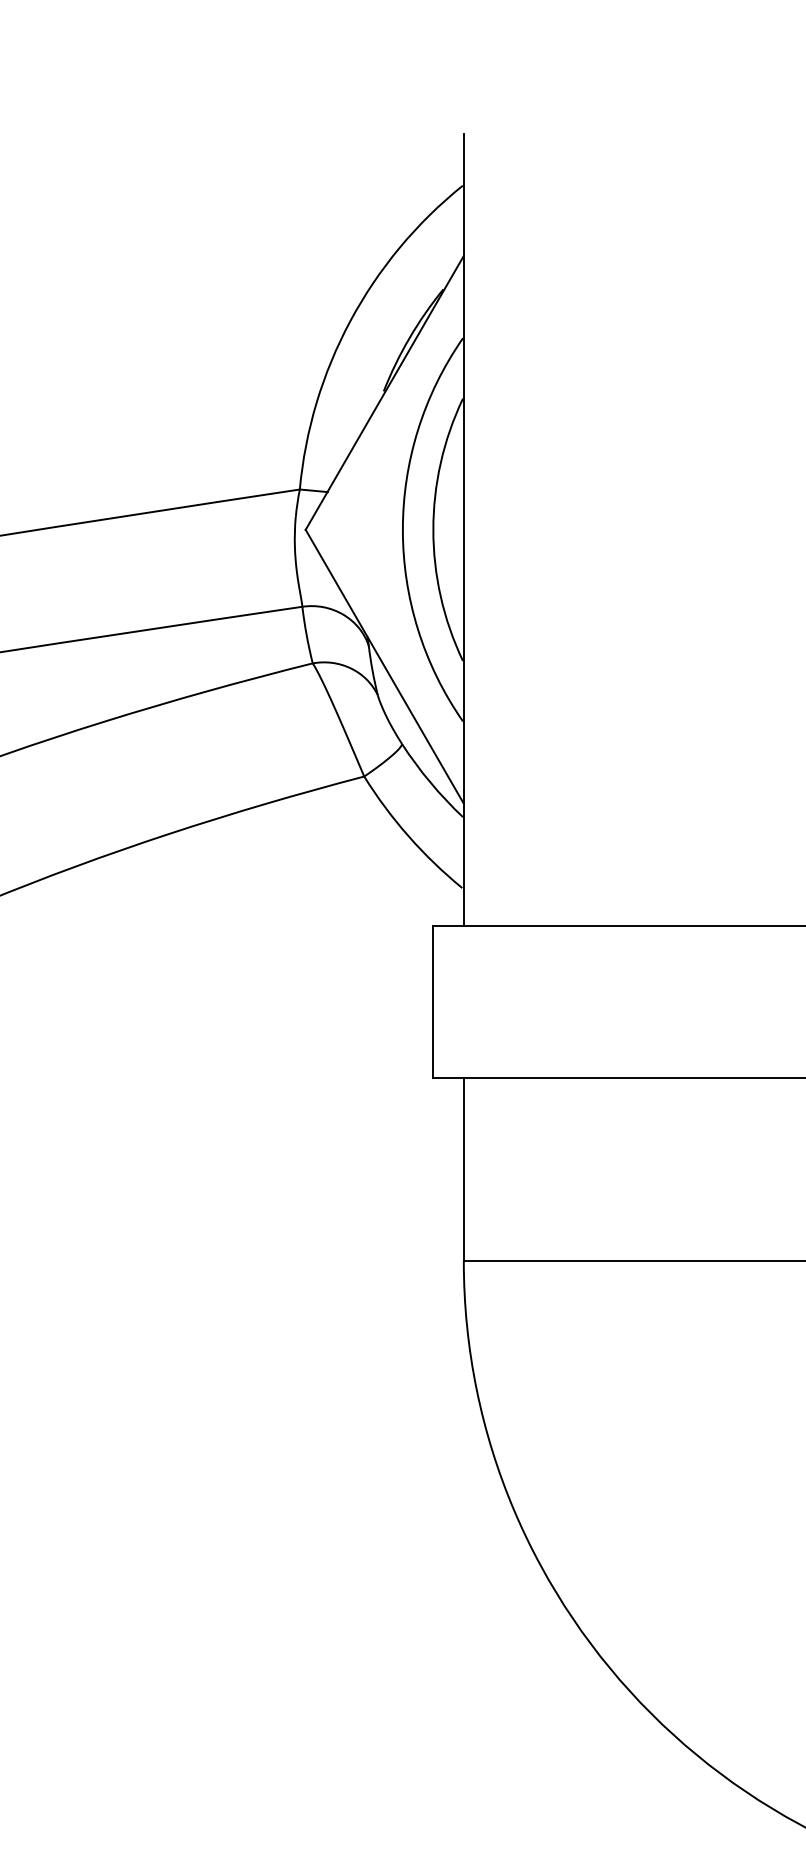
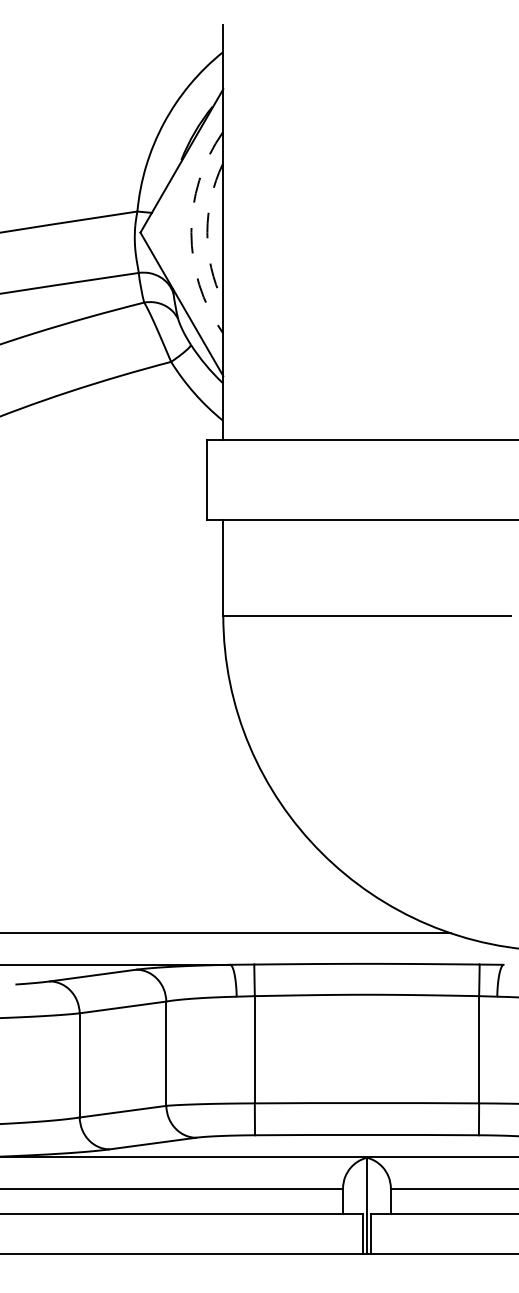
arc: (403, 529) -> (191, 232), solid -> dashed
arc: (433, 529) -> (207, 232), solid -> dashed

